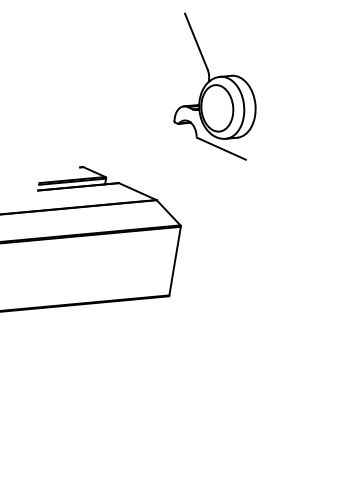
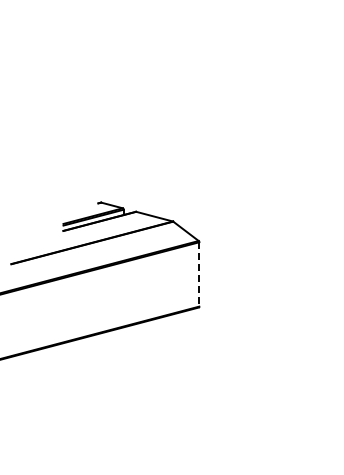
part: (216, 86) -> (210, 108), removed
line: (175, 261) -> (199, 274), solid -> dashed

